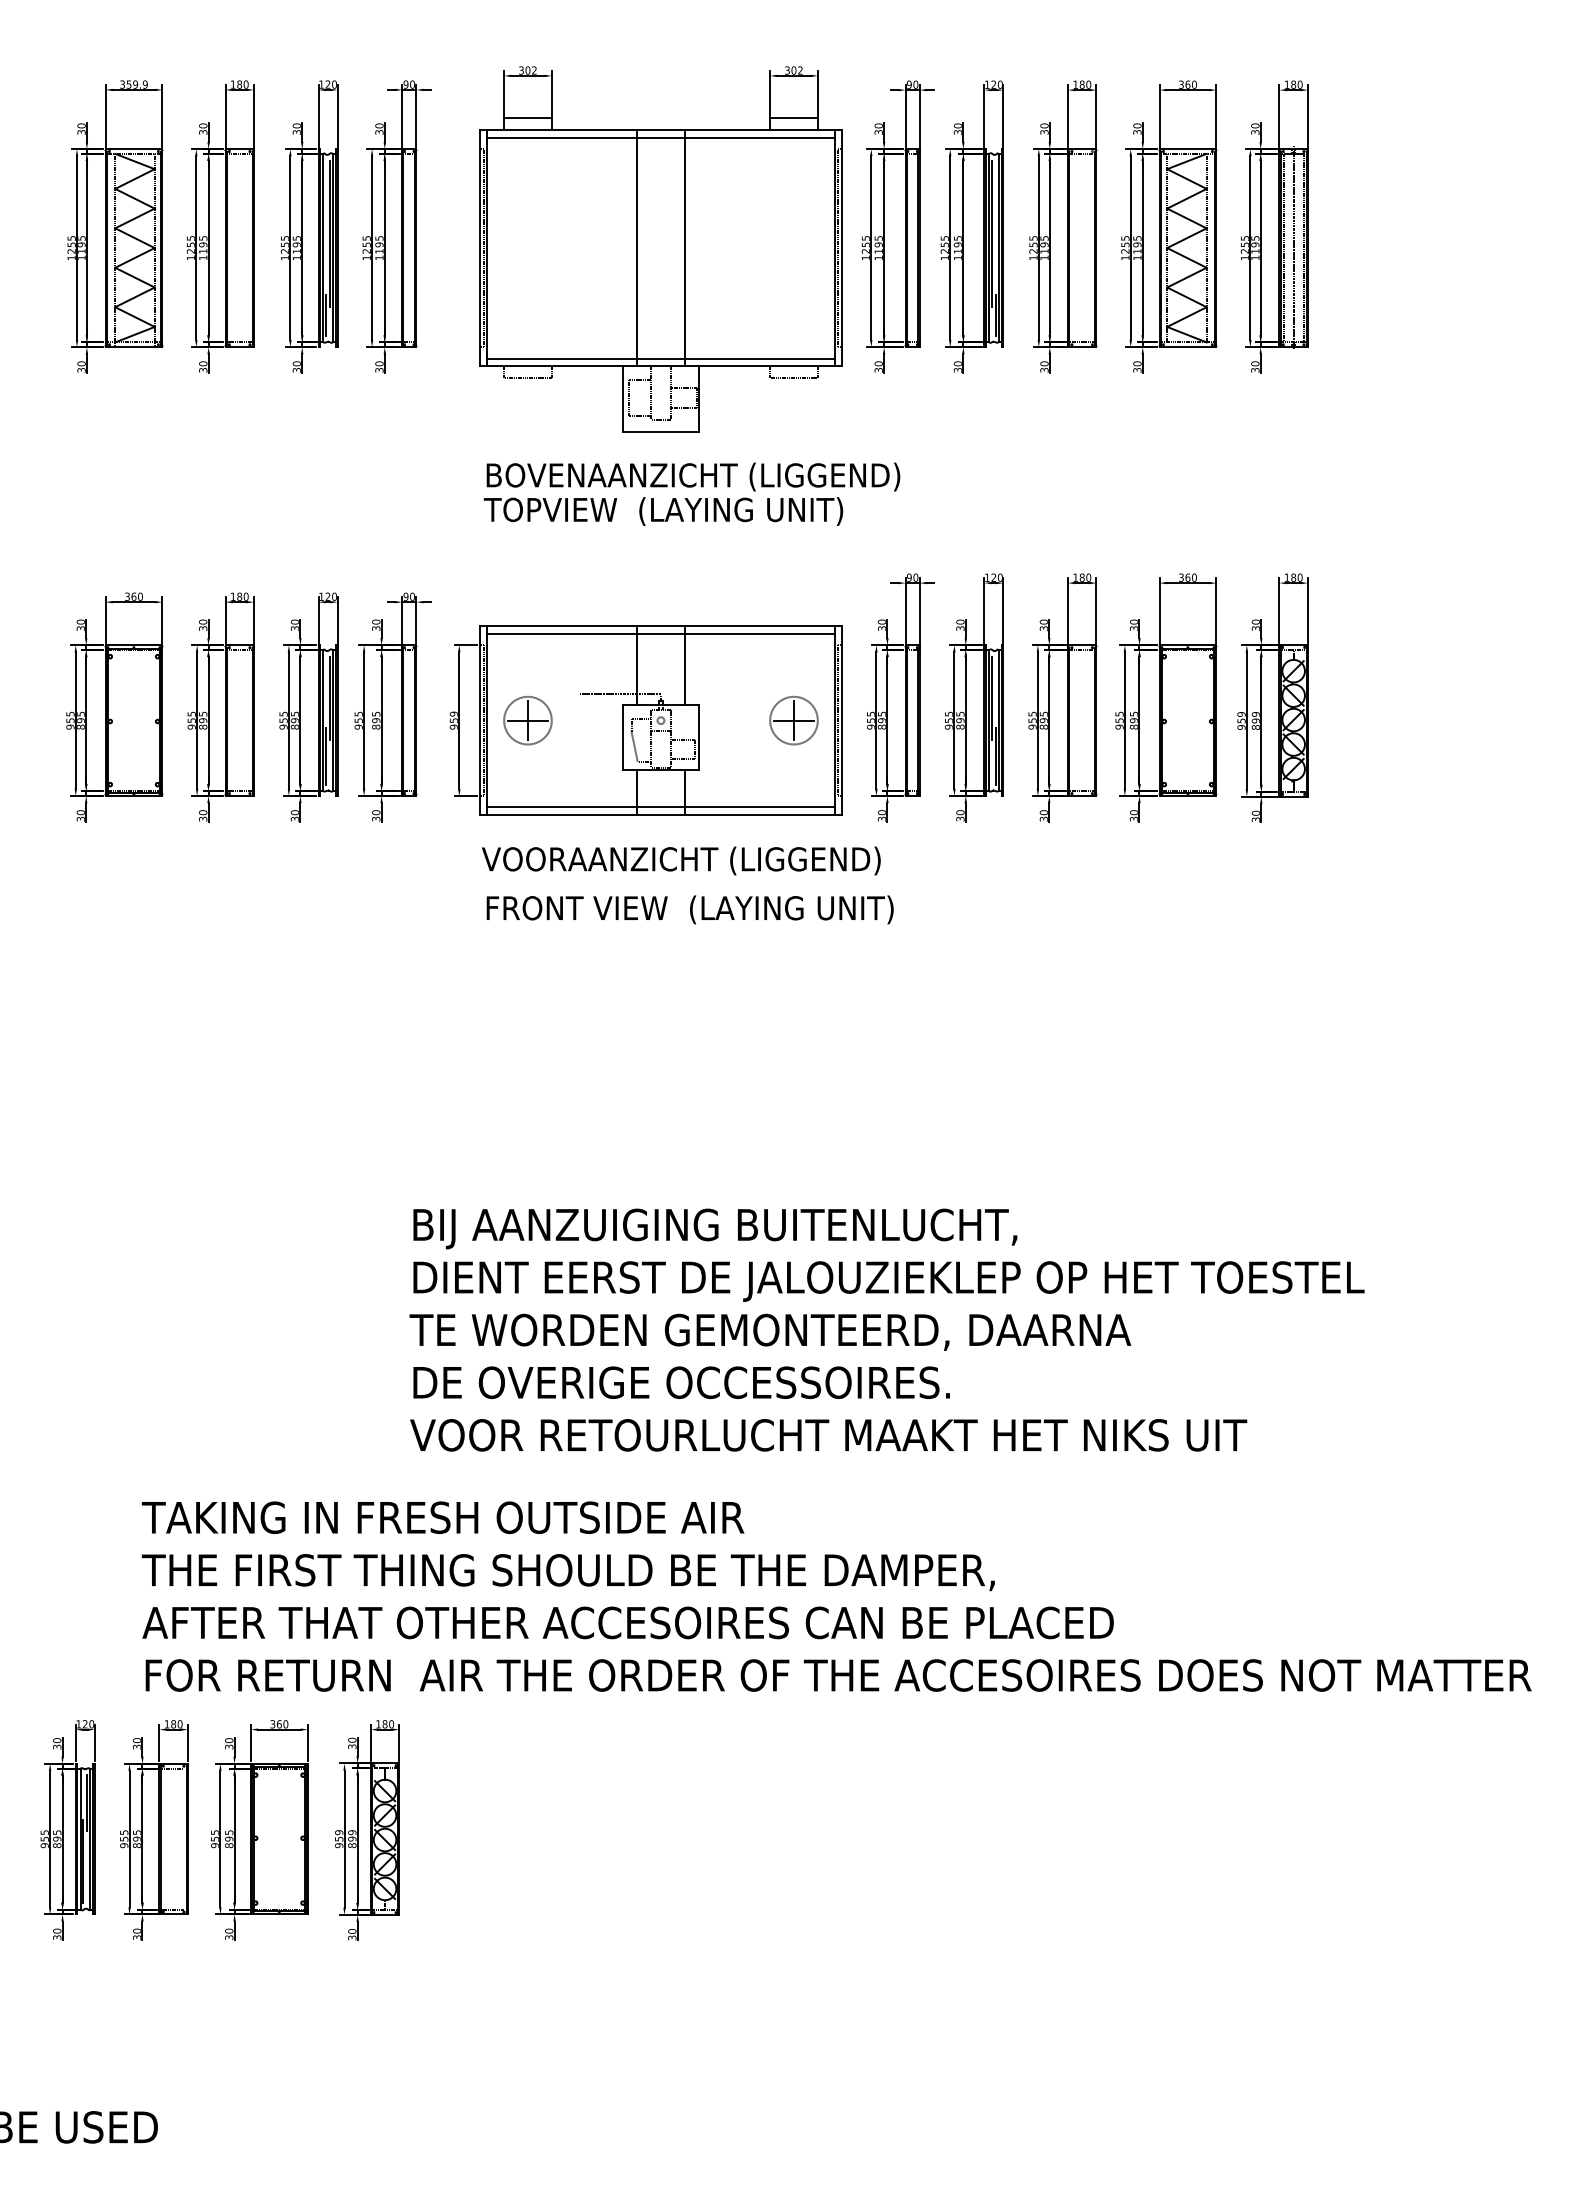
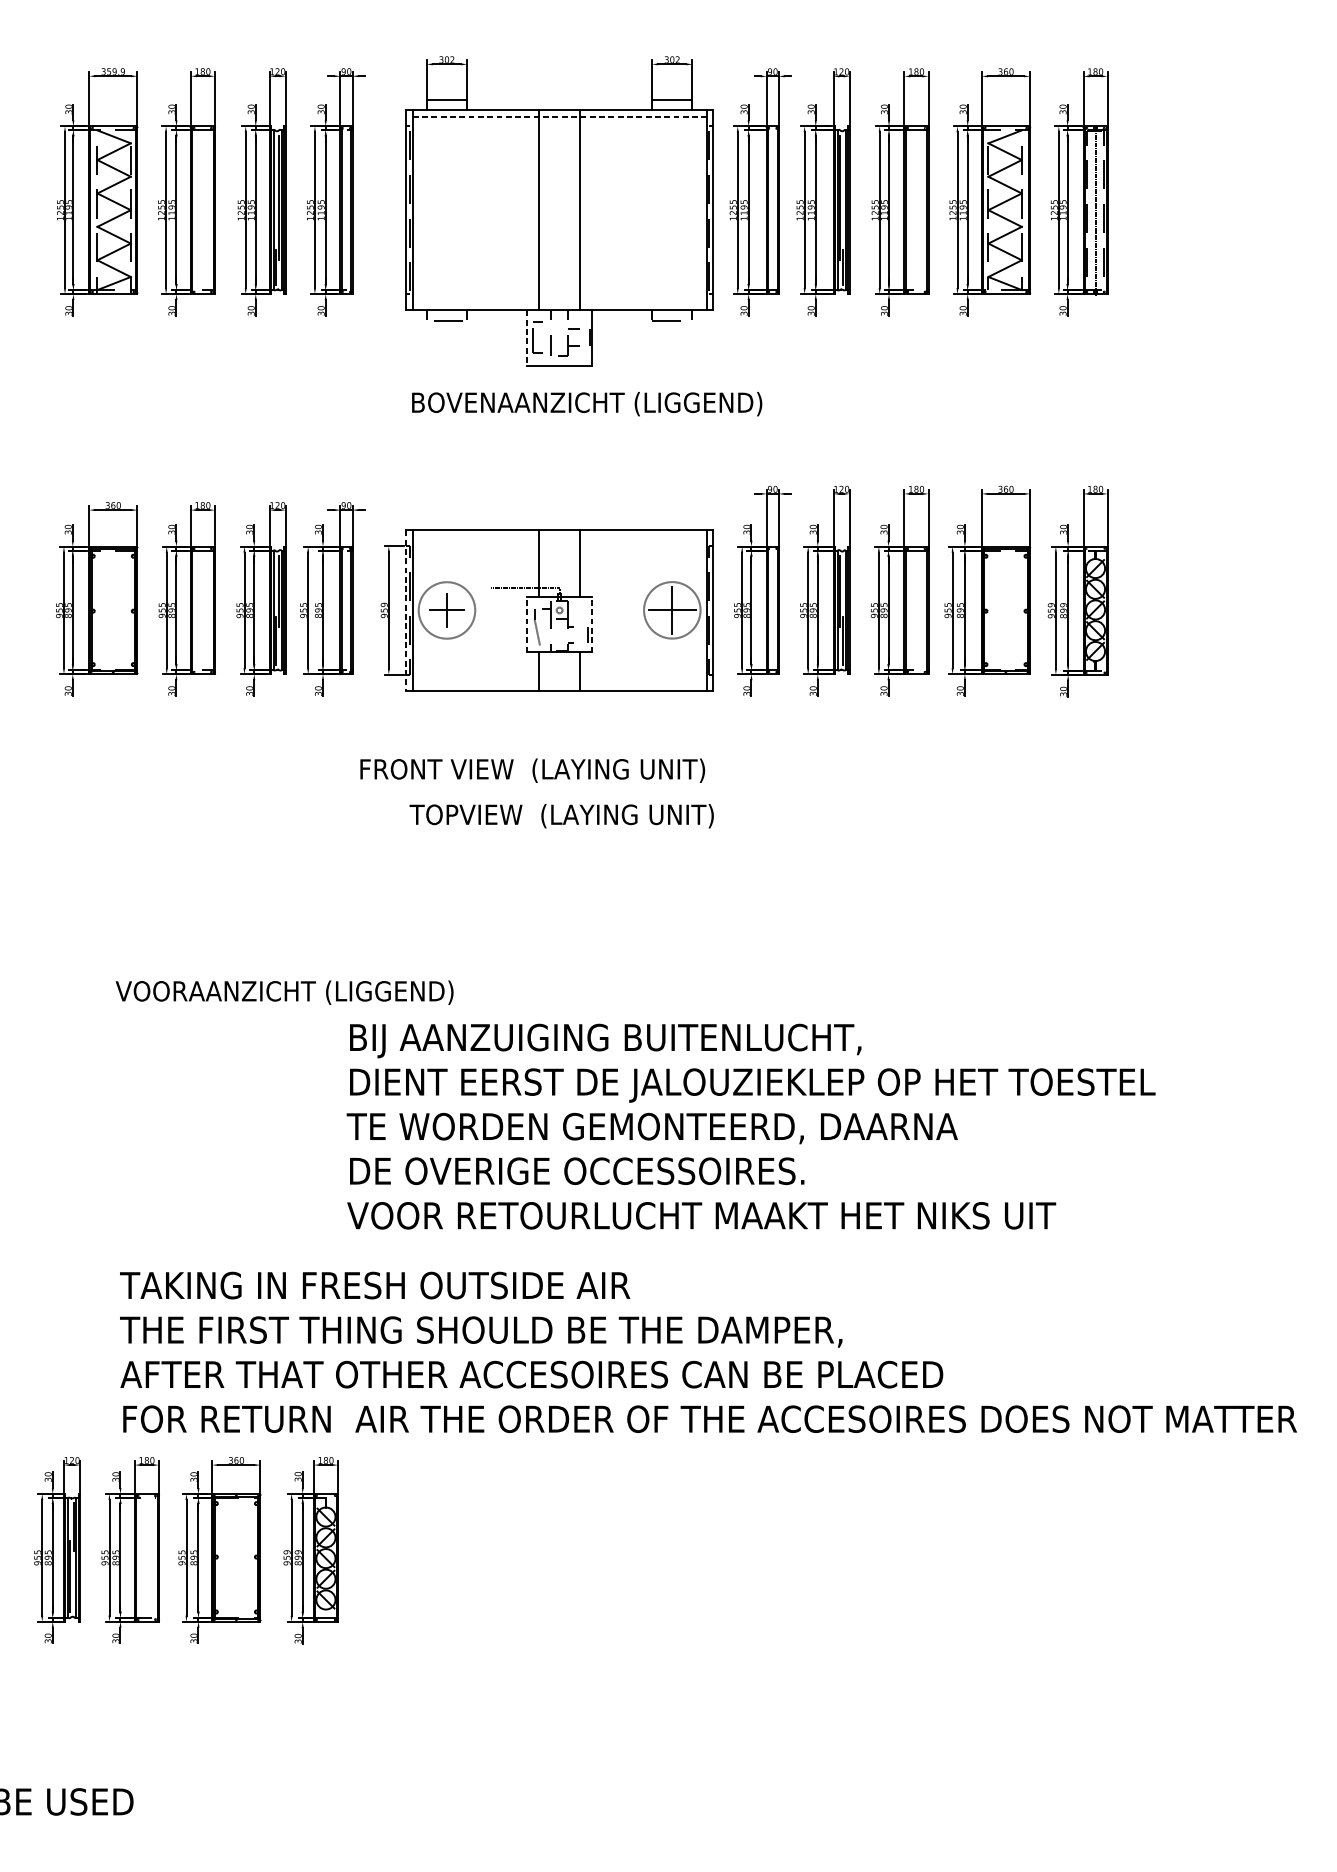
line: (660, 137) -> (559, 116), solid -> dashed
line: (660, 358) -> (559, 303), removed
line: (622, 399) -> (527, 338), solid -> dashed
text: (663, 511) -> (561, 816), moved
line: (660, 633) -> (559, 536), removed
line: (479, 720) -> (405, 610), solid -> dashed
circle: (527, 720) -> (446, 610), size x1.4
part: (793, 720) -> (671, 610), size x1.4
line: (622, 737) -> (527, 624), solid -> dashed
line: (699, 737) -> (592, 624), solid -> dashed
line: (660, 807) -> (559, 684), removed
text: (681, 860) -> (284, 992), moved
text: (689, 909) -> (532, 770), moved

